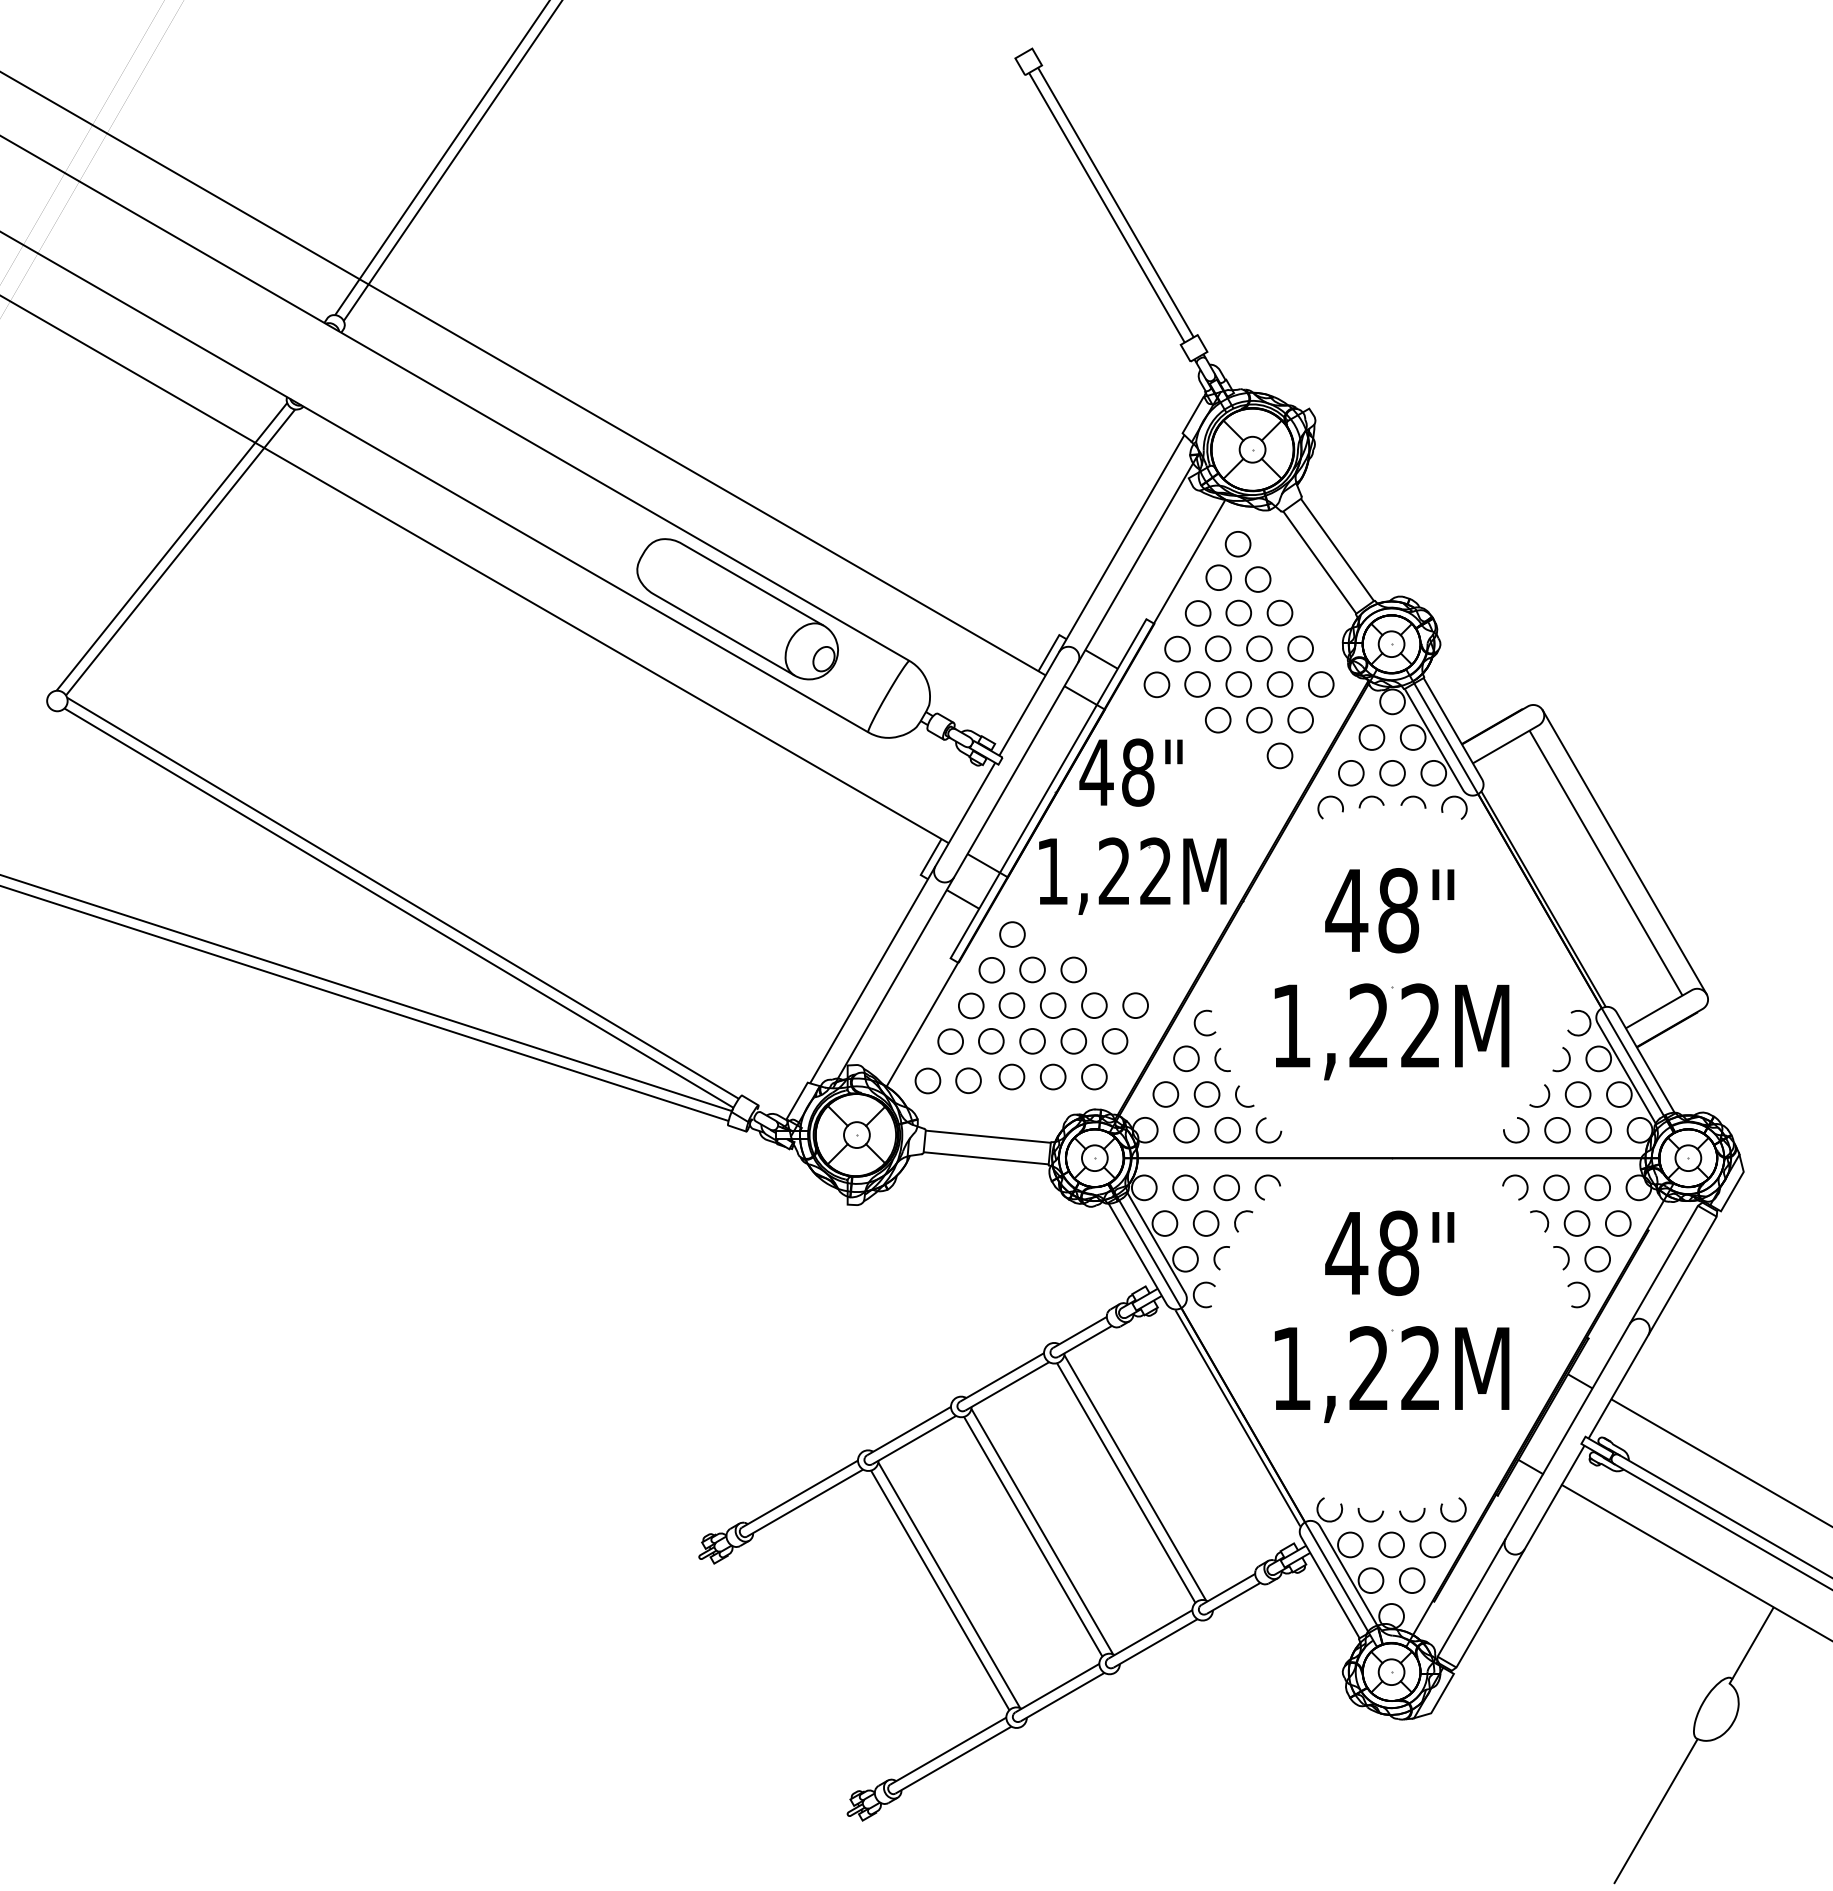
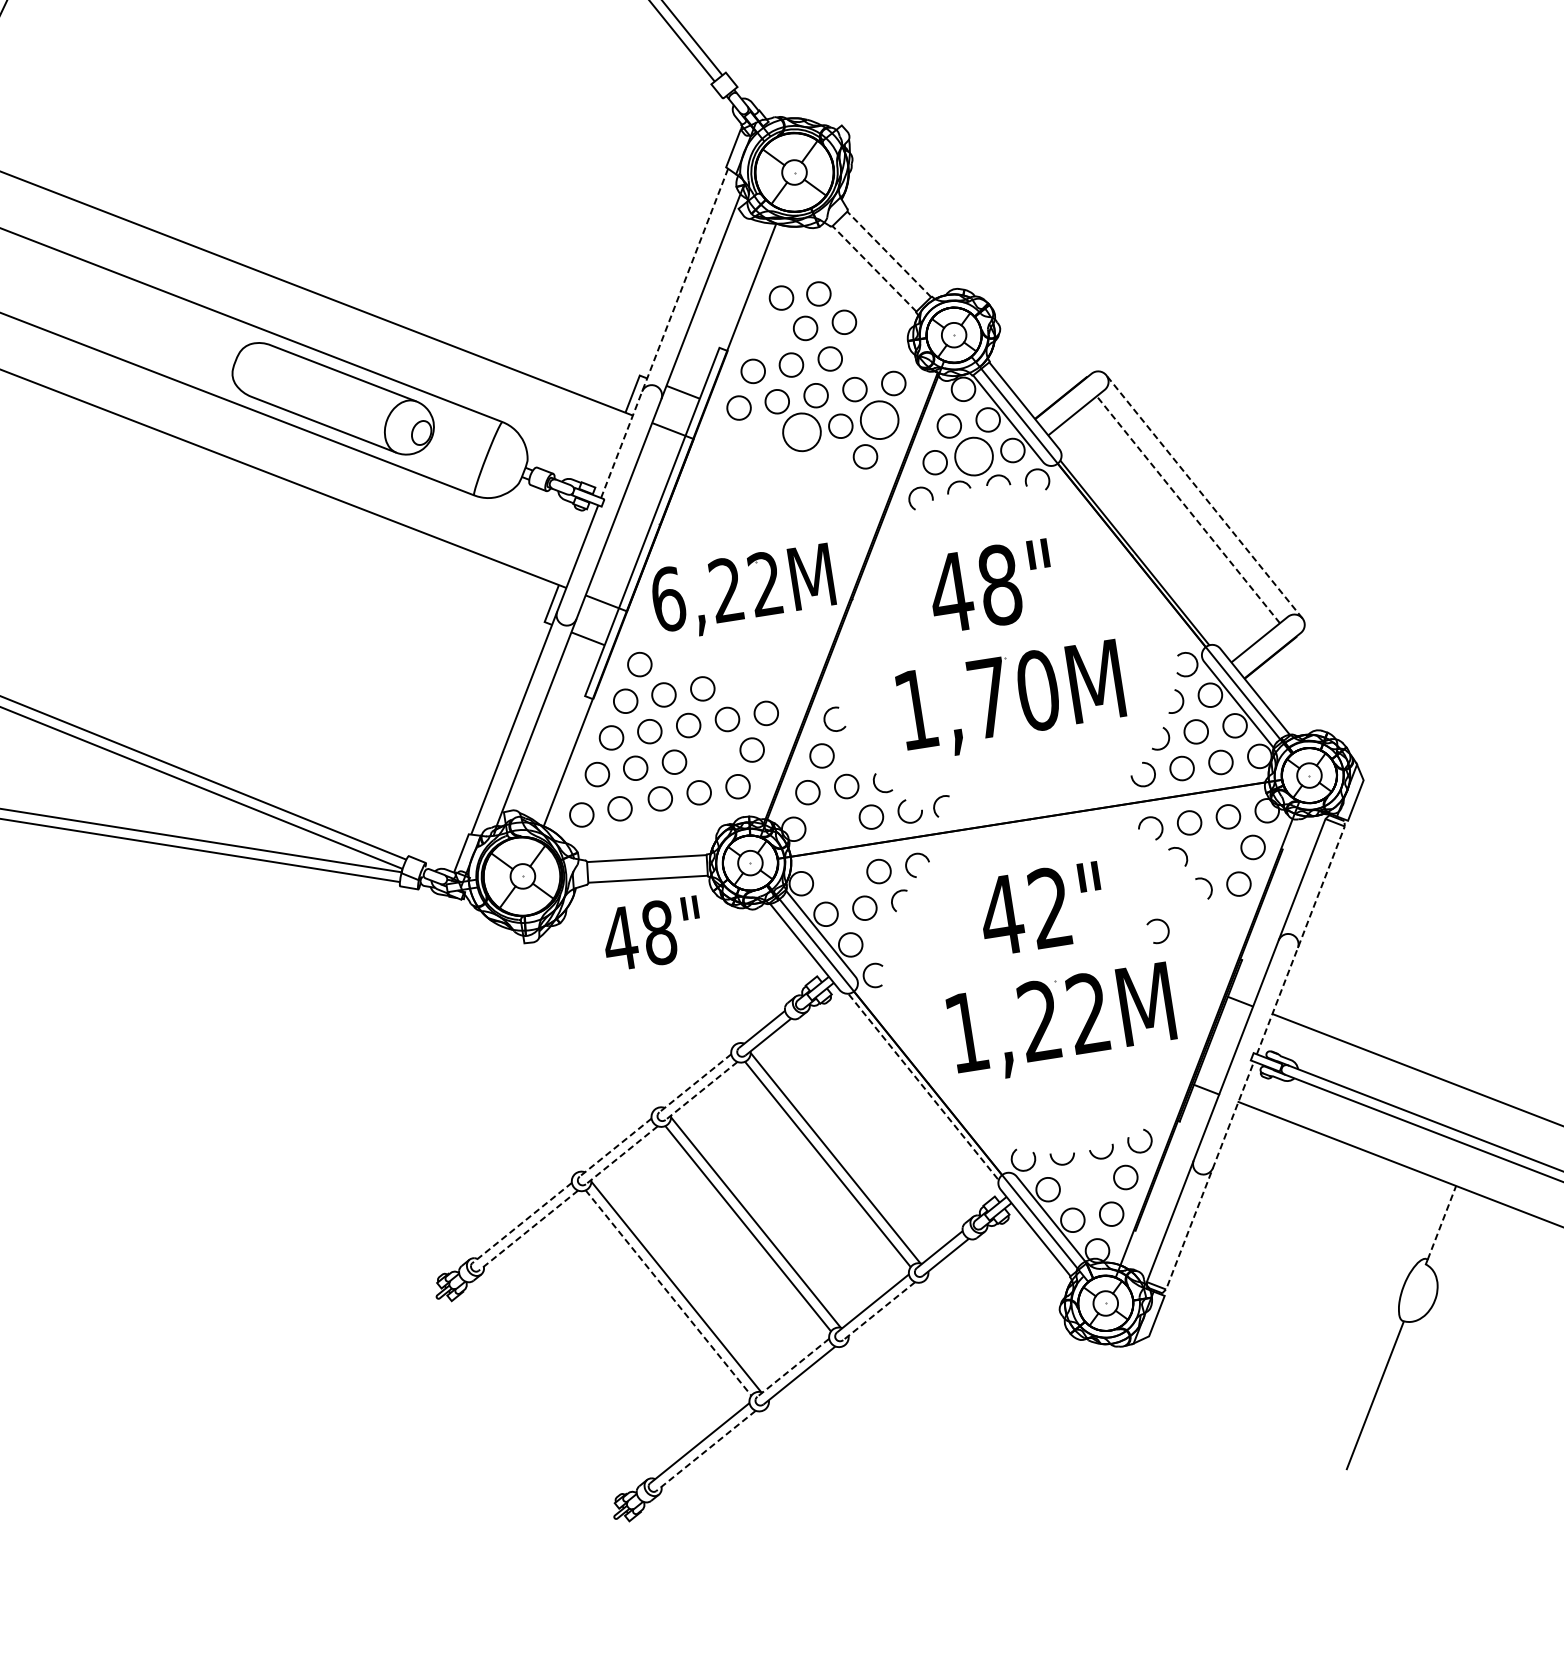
circle: (1237, 544) -> (794, 264), removed
line: (1337, 549) -> (889, 253), solid -> dashed
line: (1319, 562) -> (874, 268), solid -> dashed
line: (1092, 594) -> (665, 332), solid -> dashed
circle: (1197, 613) -> (766, 334), removed
circle: (1300, 648) -> (868, 352), removed
circle: (1217, 719) -> (801, 431), size x1.6
circle: (1300, 719) -> (879, 419), size x1.6
text: (1130, 772) -> (652, 933), moved
circle: (1392, 772) -> (973, 455), size x1.6
line: (1624, 852) -> (1204, 497), solid -> dashed
line: (1606, 863) -> (1188, 510), solid -> dashed
text: (1052, 871) -> (668, 599), 1,22M -> 6,22M
text: (1395, 1025) -> (1014, 693), 1,22M -> 1,70M
circle: (1073, 1041) -> (713, 756), removed
arc: (1216, 1059) -> (850, 752), removed
arc: (1296, 1127) -> (935, 804), added
circle: (1186, 1130) -> (832, 823), removed
circle: (1185, 1187) -> (840, 877), removed
circle: (1576, 1223) -> (1213, 853), removed
text: (1398, 1253) -> (1050, 908), 48" -> 42"
arc: (1215, 1258) -> (878, 939), removed
arc: (1587, 1290) -> (1166, 925), moved
line: (1655, 1322) -> (1302, 935), solid -> dashed
line: (1002, 1377) -> (695, 1083), solid -> dashed
line: (1006, 1386) -> (700, 1091), solid -> dashed
line: (1237, 1418) -> (923, 1087), solid -> dashed
line: (908, 1431) -> (615, 1148), solid -> dashed
line: (913, 1440) -> (621, 1155), solid -> dashed
line: (799, 1494) -> (521, 1223), solid -> dashed
line: (804, 1503) -> (527, 1231), solid -> dashed
circle: (1391, 1544) -> (1086, 1183), removed
line: (1518, 1560) -> (1208, 1179), solid -> dashed
line: (940, 1590) -> (668, 1293), solid -> dashed
line: (1753, 1642) -> (1442, 1222), solid -> dashed
line: (1155, 1643) -> (879, 1311), solid -> dashed
line: (1056, 1688) -> (792, 1368), solid -> dashed
line: (953, 1760) -> (706, 1451), solid -> dashed

